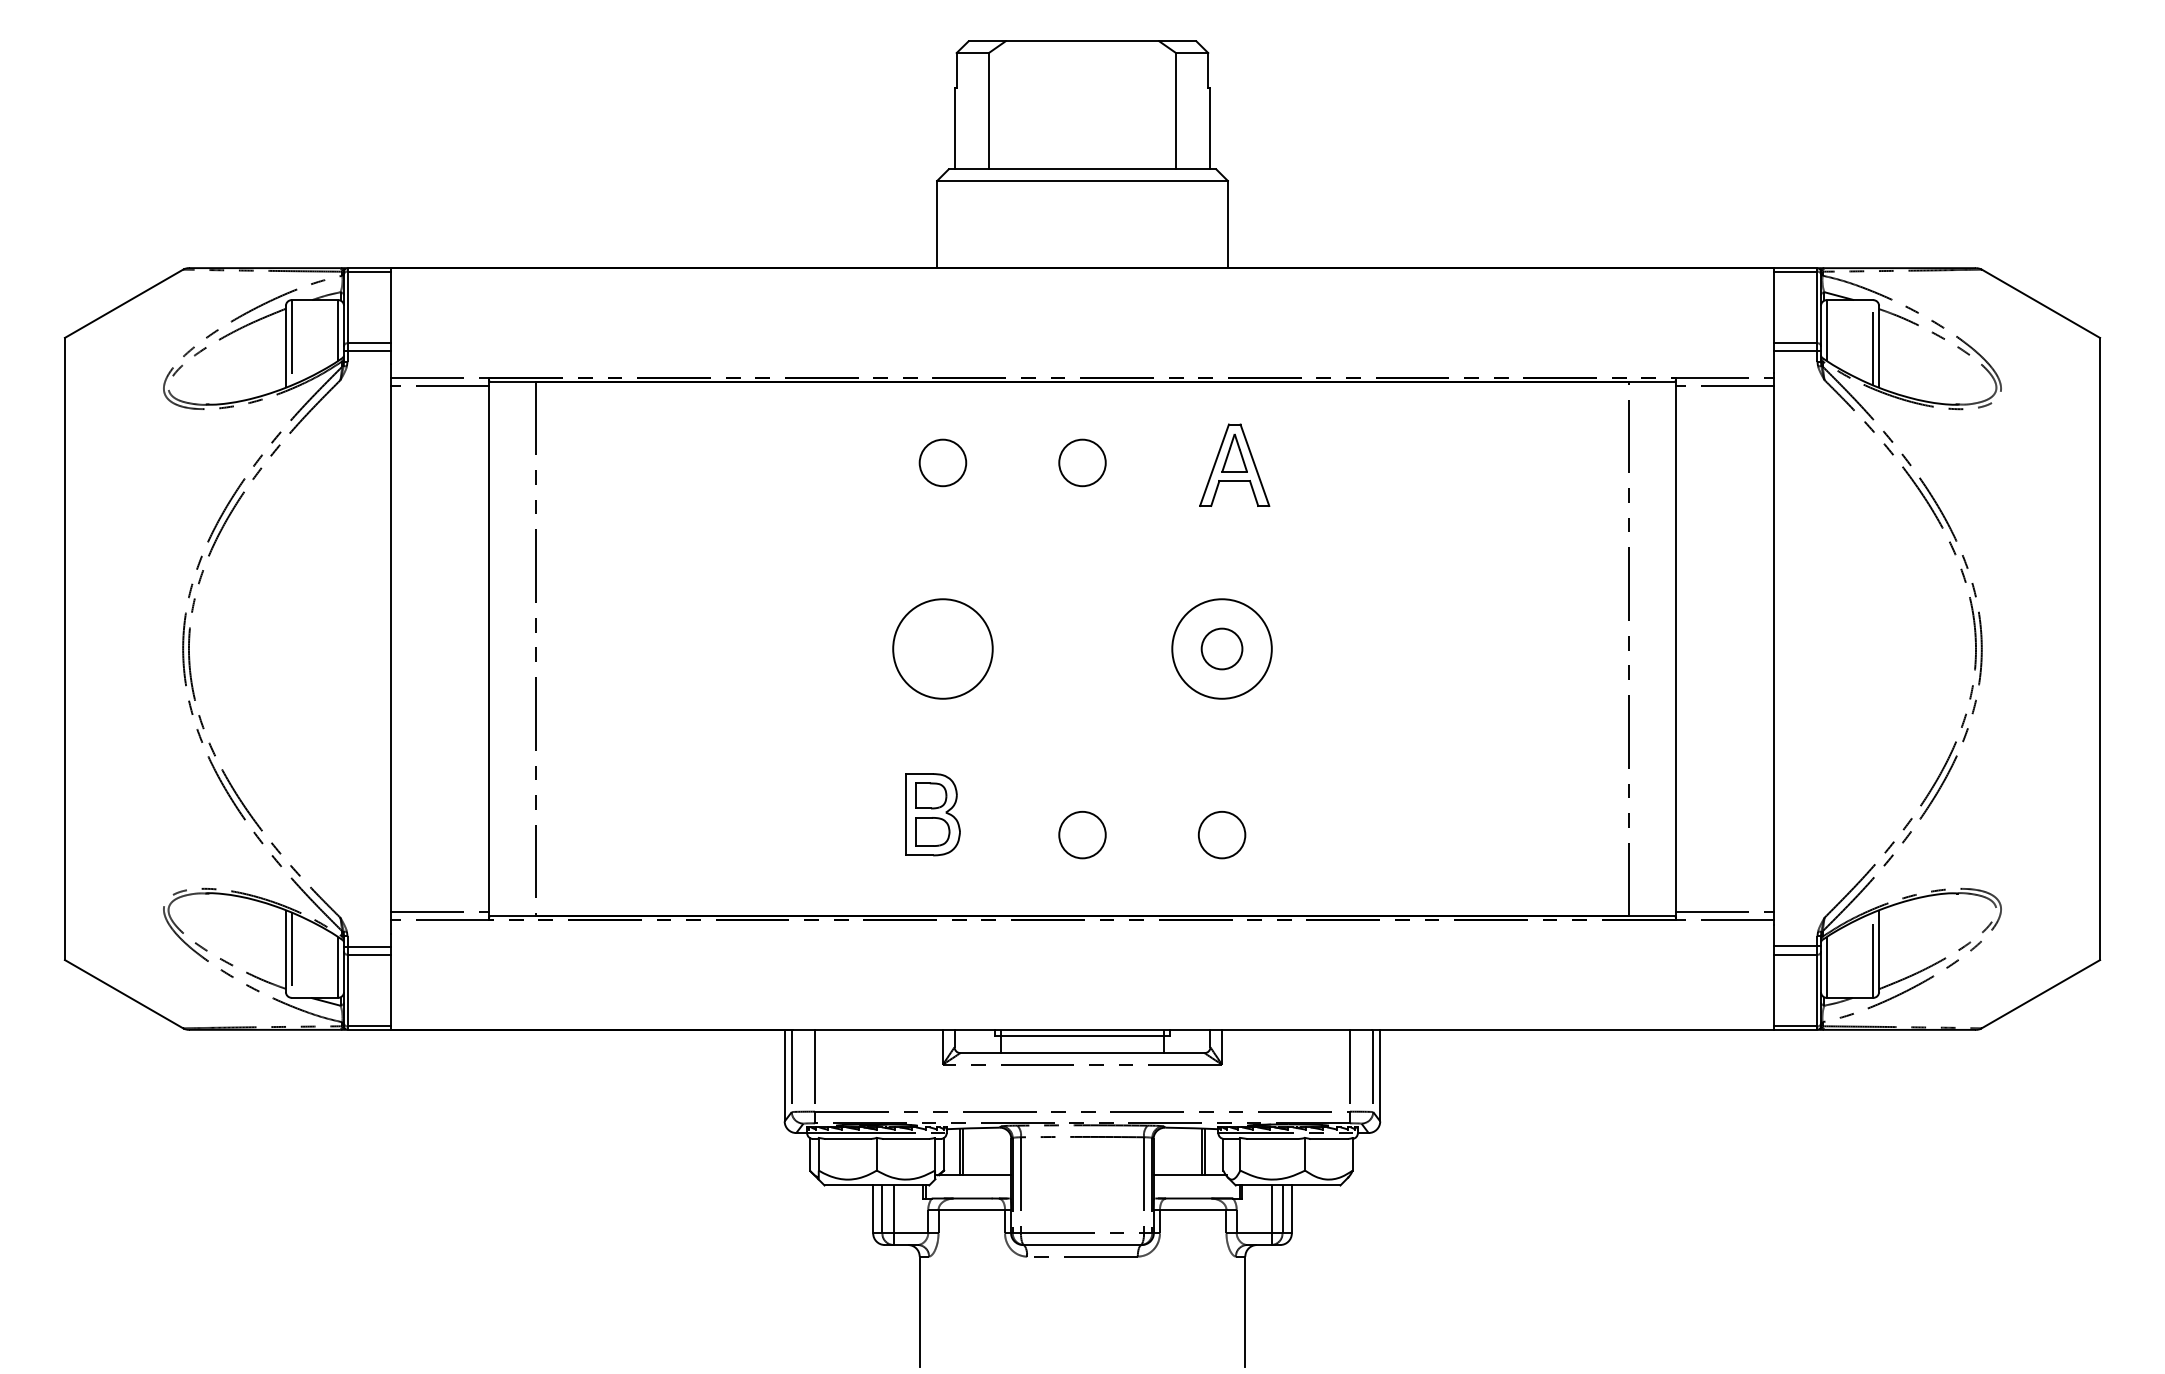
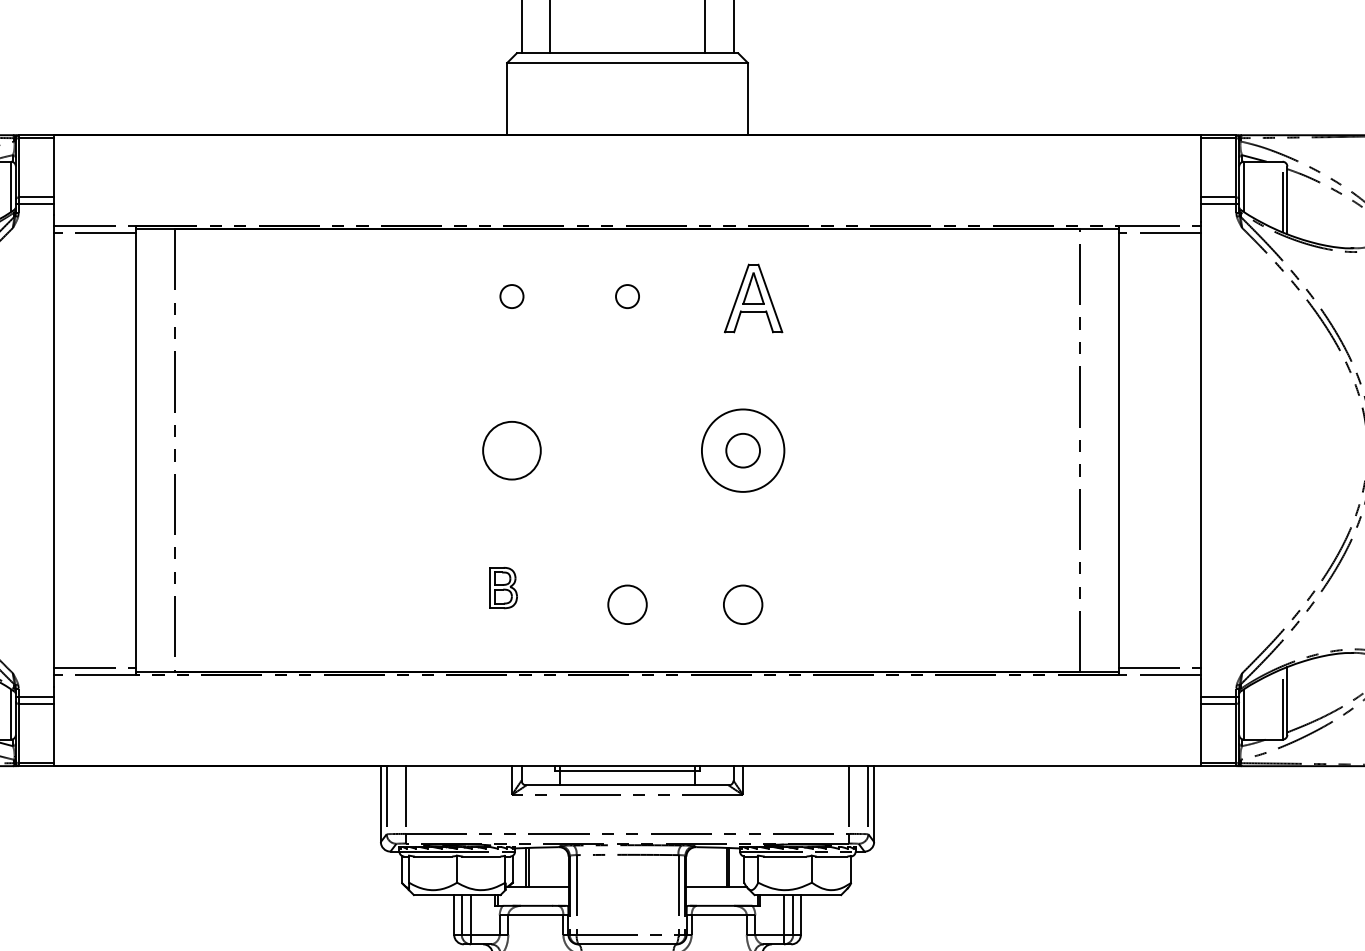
circle: (942, 462) -> (511, 296), size x0.6
circle: (1082, 462) -> (627, 296), size x0.6
circle: (942, 648) -> (511, 450), size x0.7
part: (932, 814) -> (503, 587), size x0.6

